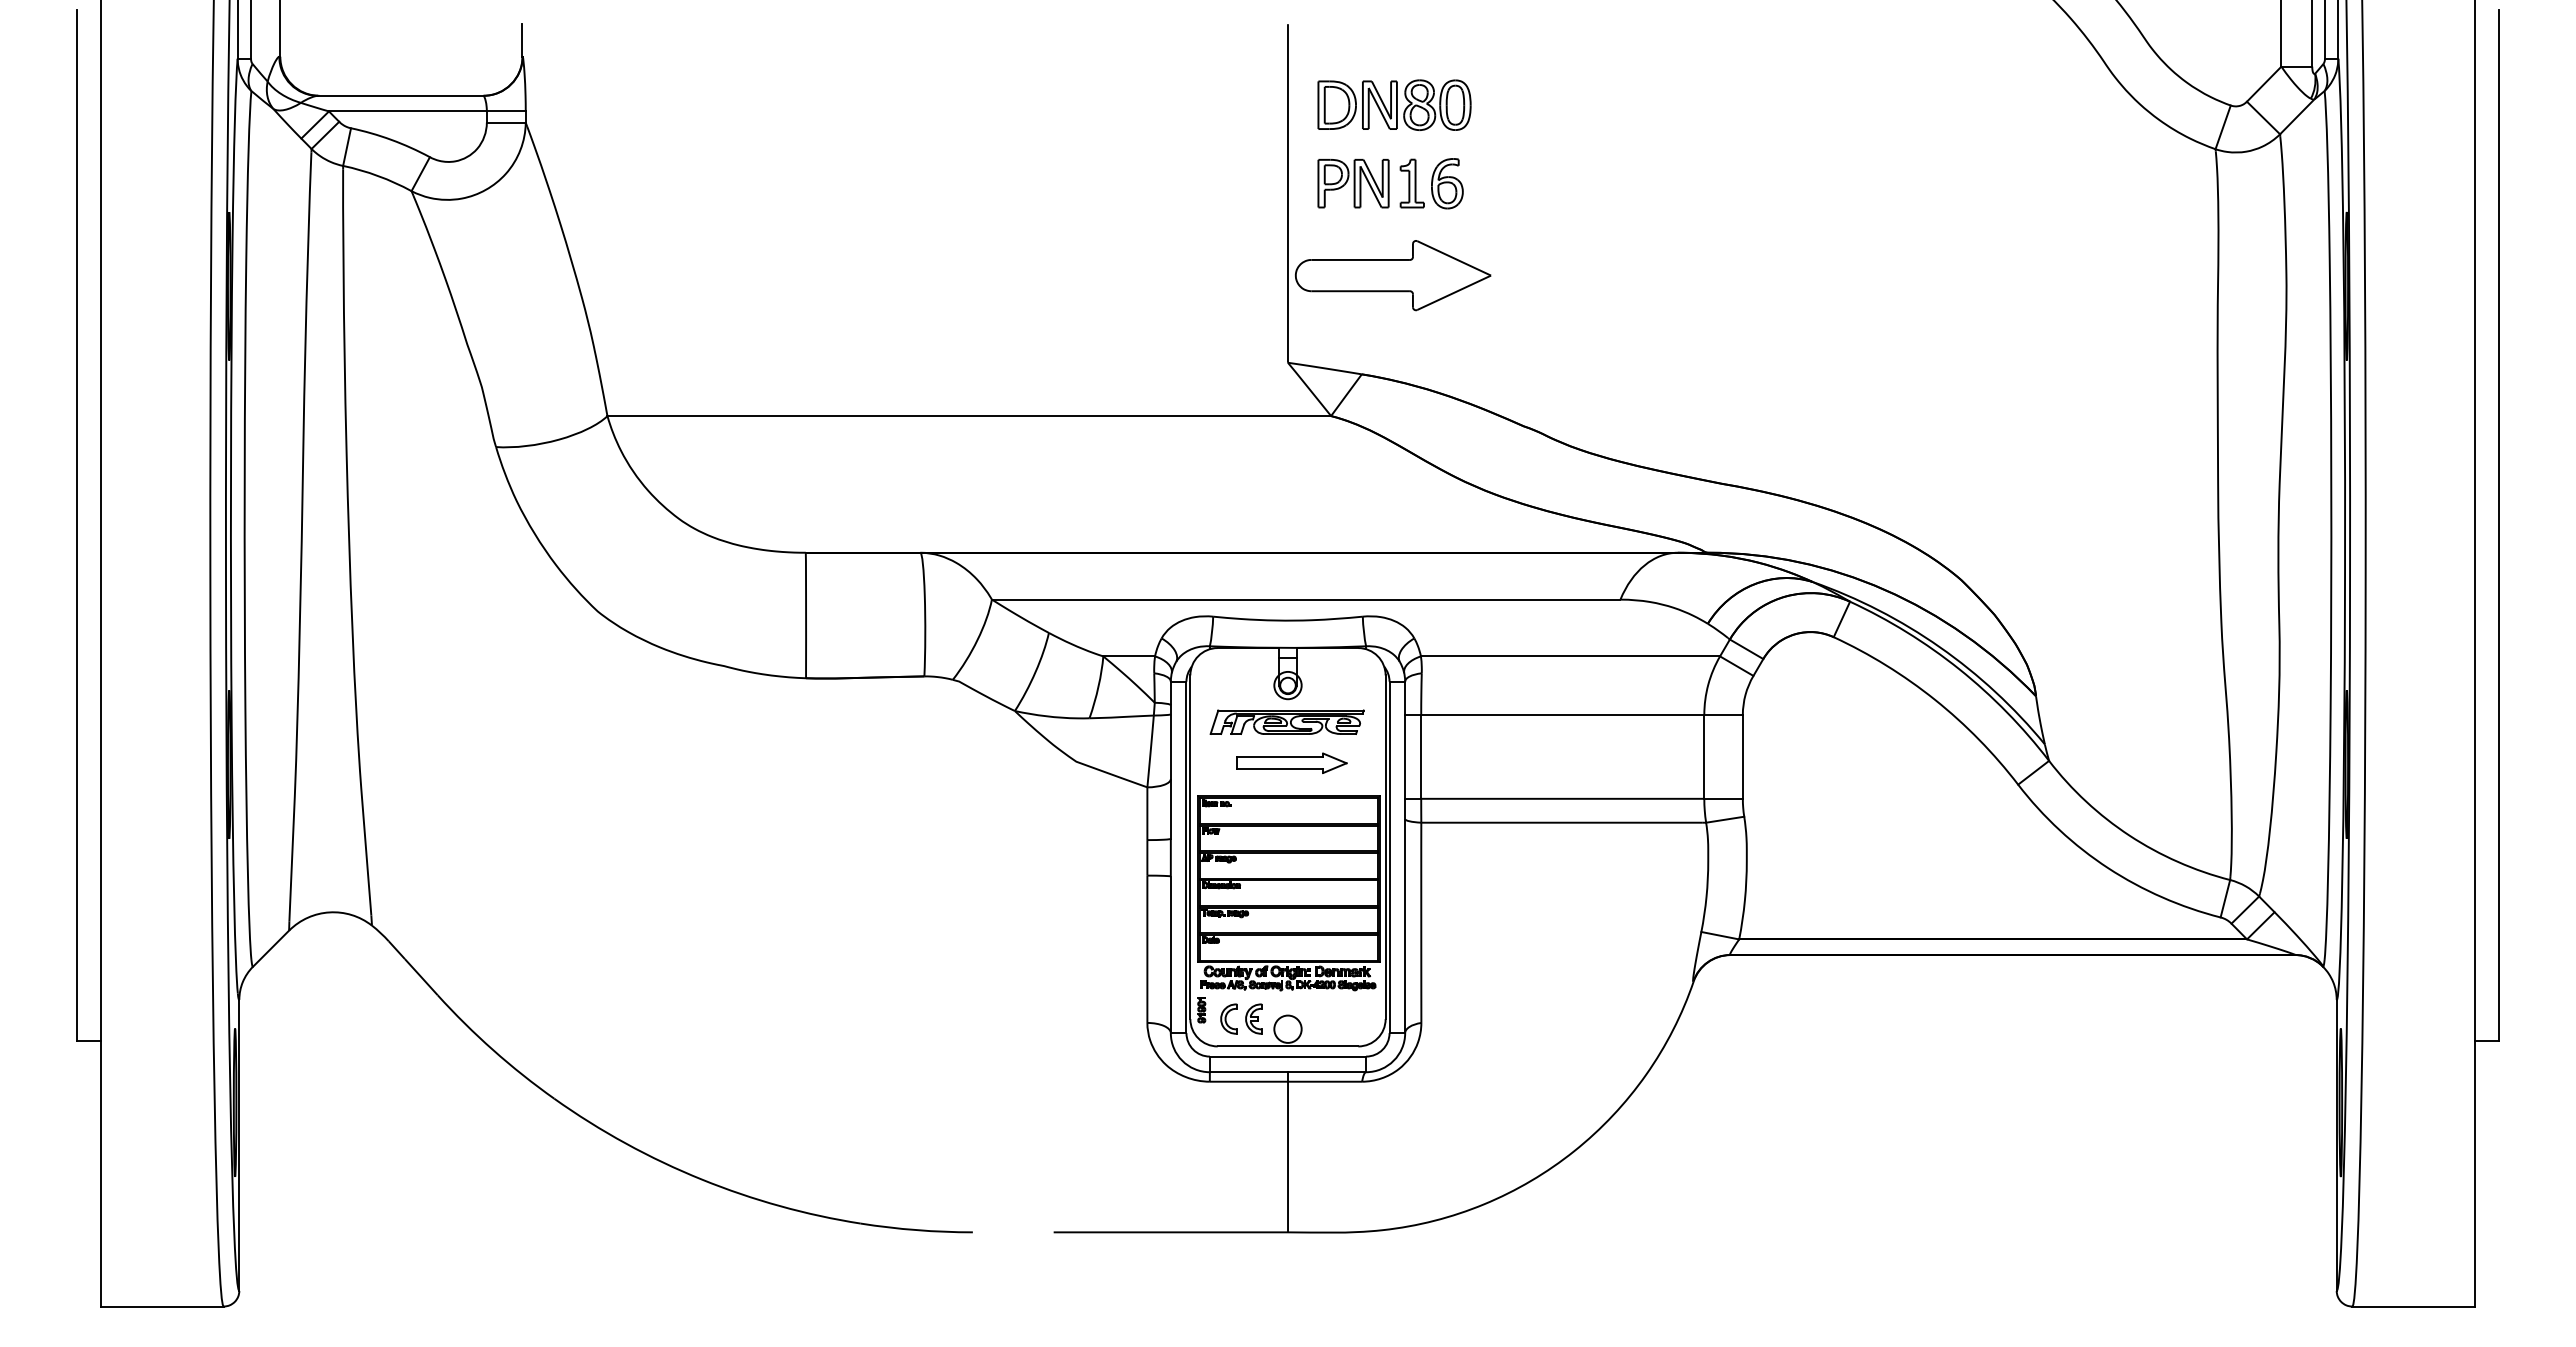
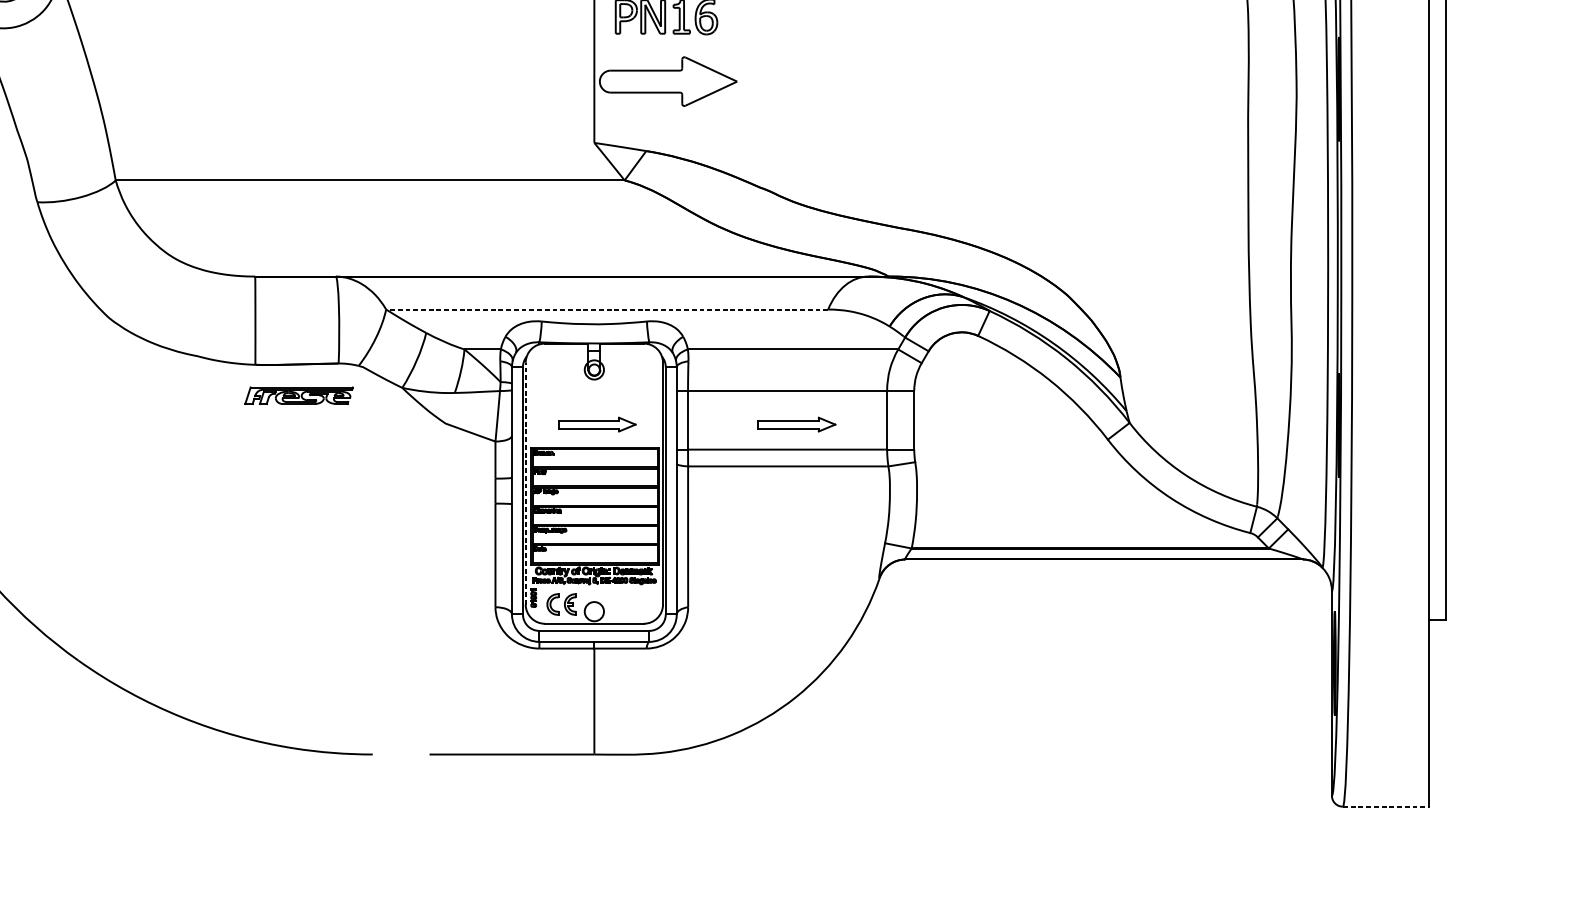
line: (1305, 599) -> (606, 309), solid -> dashed
part: (1286, 721) -> (298, 395), moved
part: (1575, 762) -> (796, 424), added
line: (1190, 847) -> (525, 483), solid -> dashed
line: (2414, 1306) -> (1386, 806), solid -> dashed

